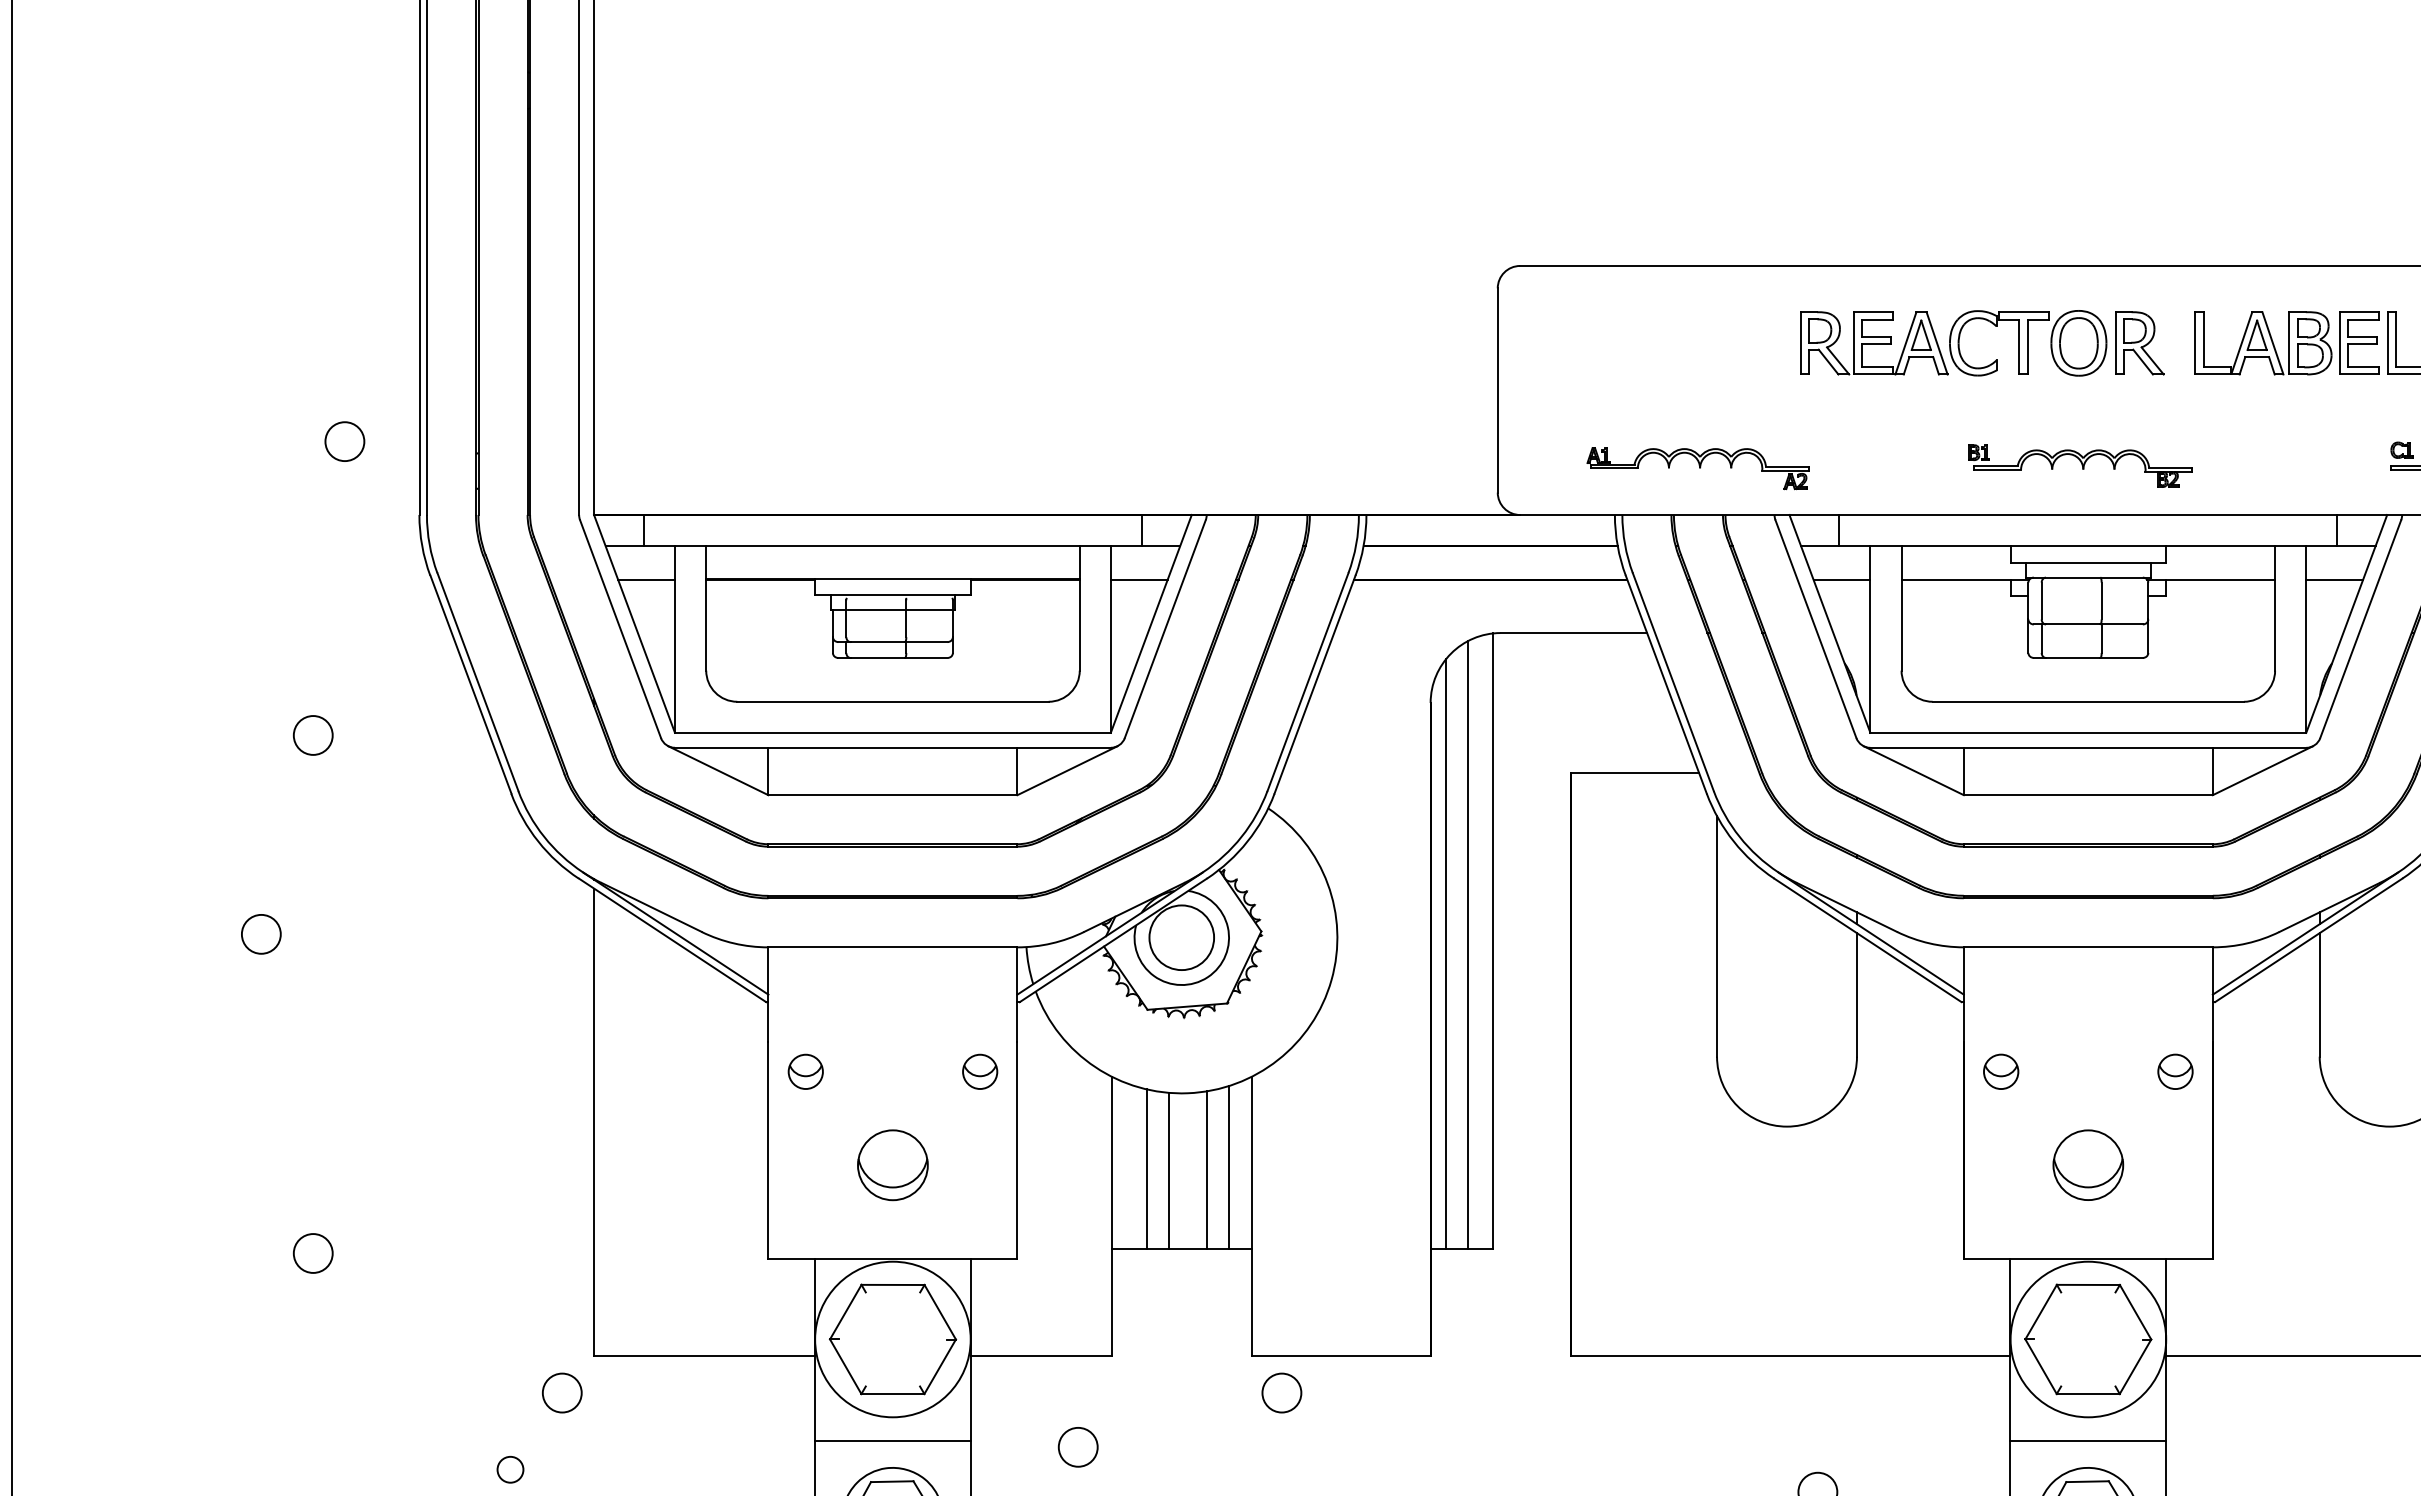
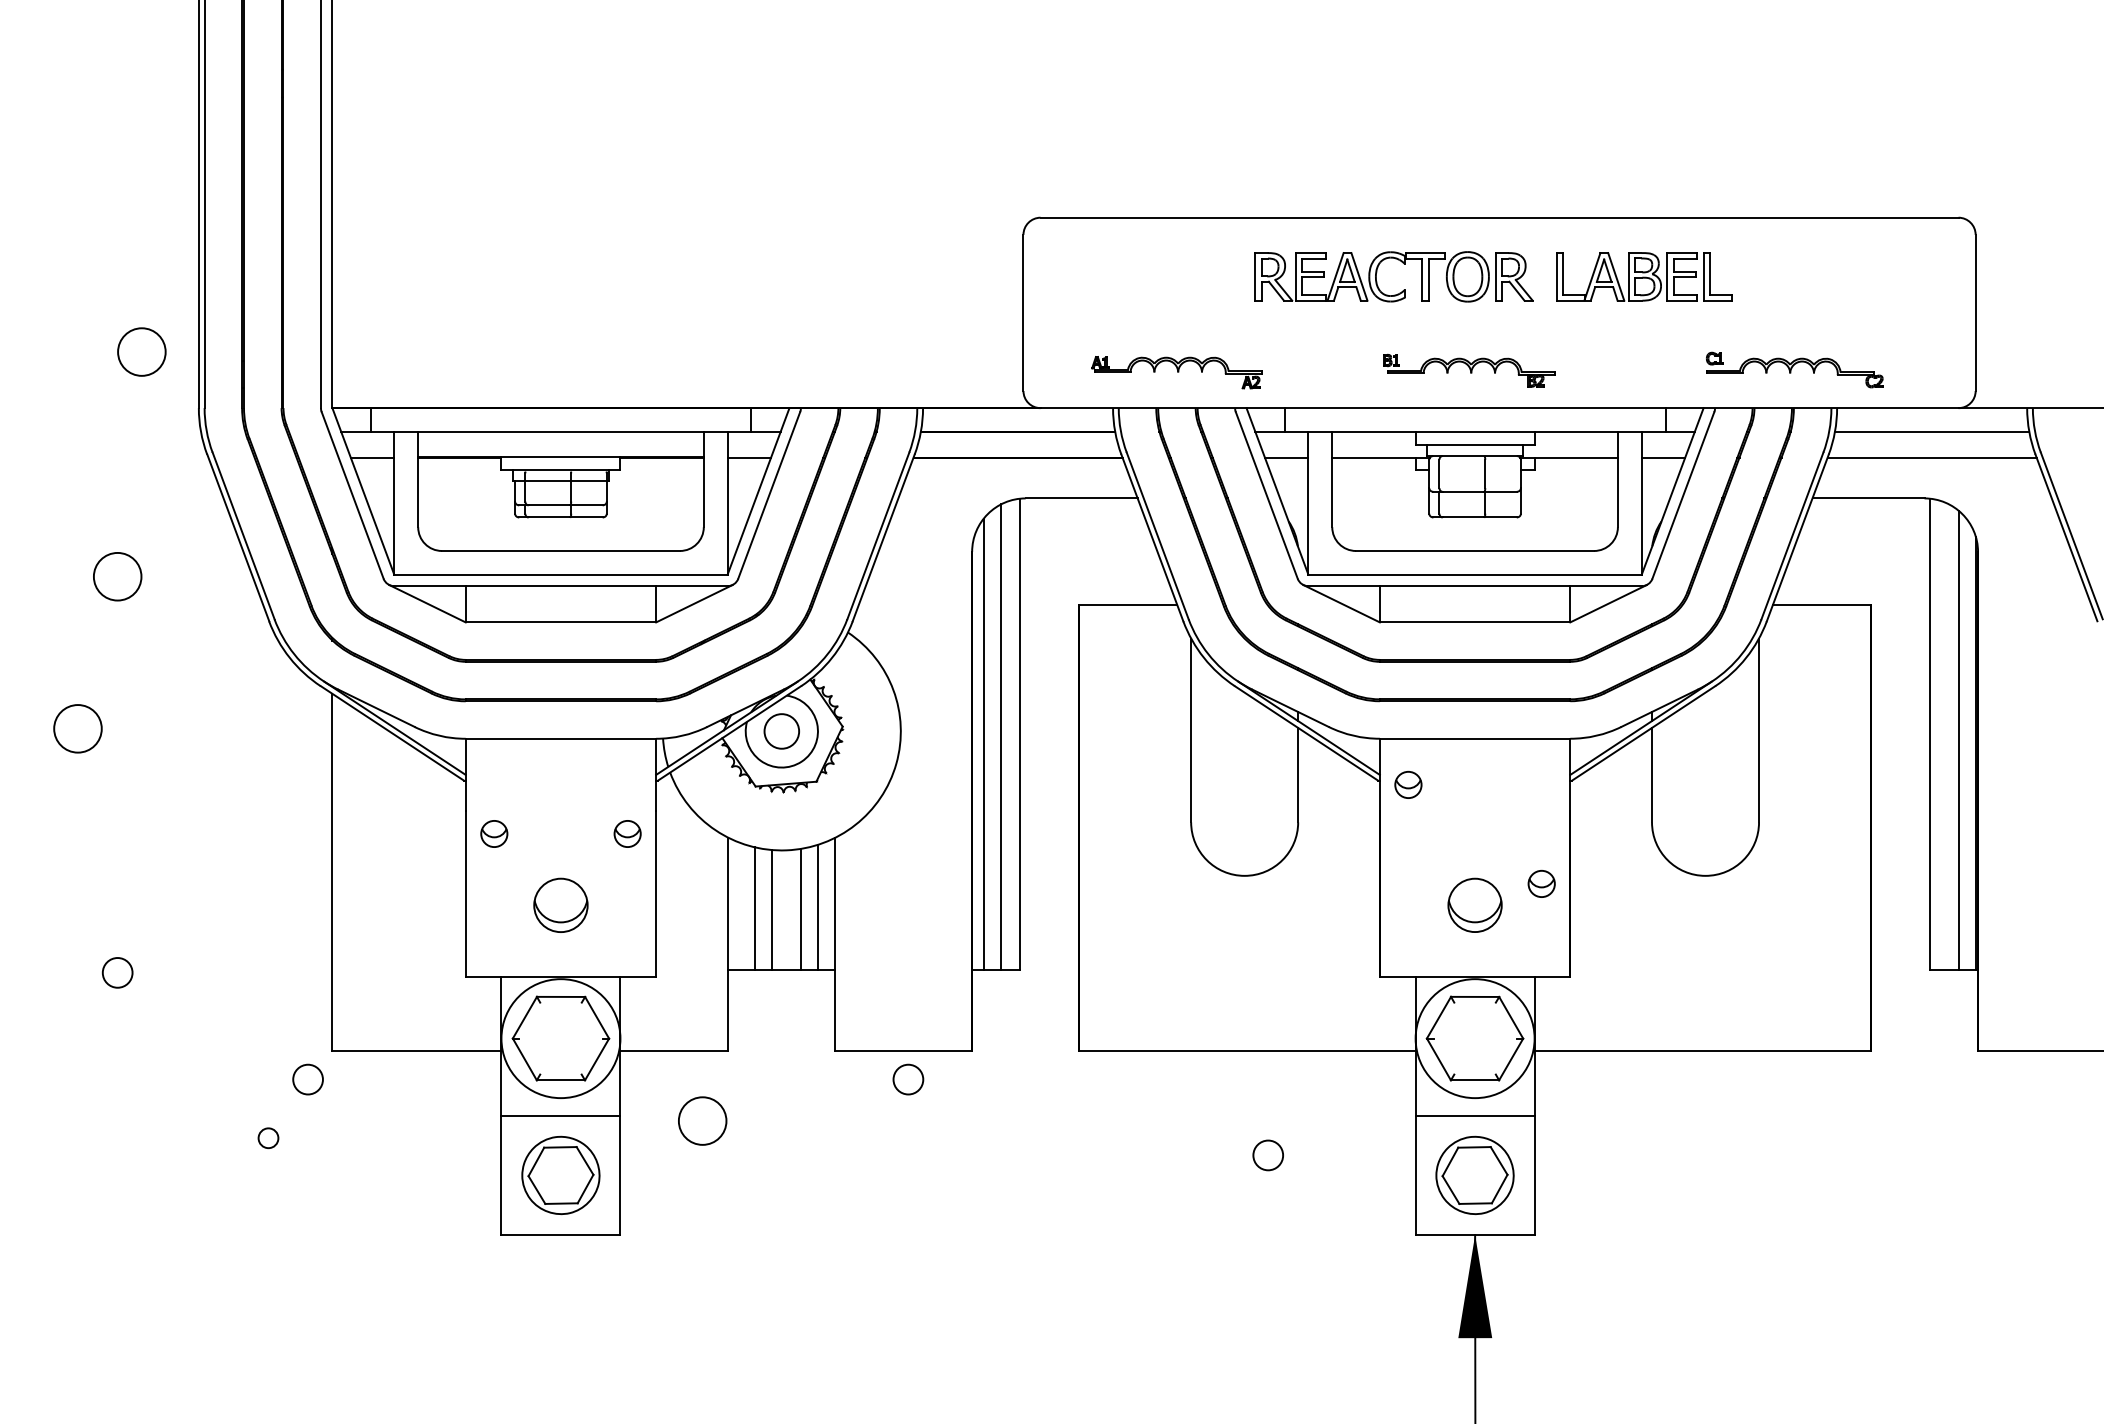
circle: (344, 440) -> (141, 351), size x1.6
circle: (313, 735) -> (117, 576), size x1.6
circle: (260, 933) -> (77, 728), size x1.6
circle: (1181, 937) -> (781, 731), size x0.7
part: (2001, 1071) -> (1408, 784), moved
part: (2175, 1071) -> (1541, 883), moved
circle: (1282, 1392) -> (908, 1079), moved
circle: (1078, 1446) -> (702, 1120), size x1.6

